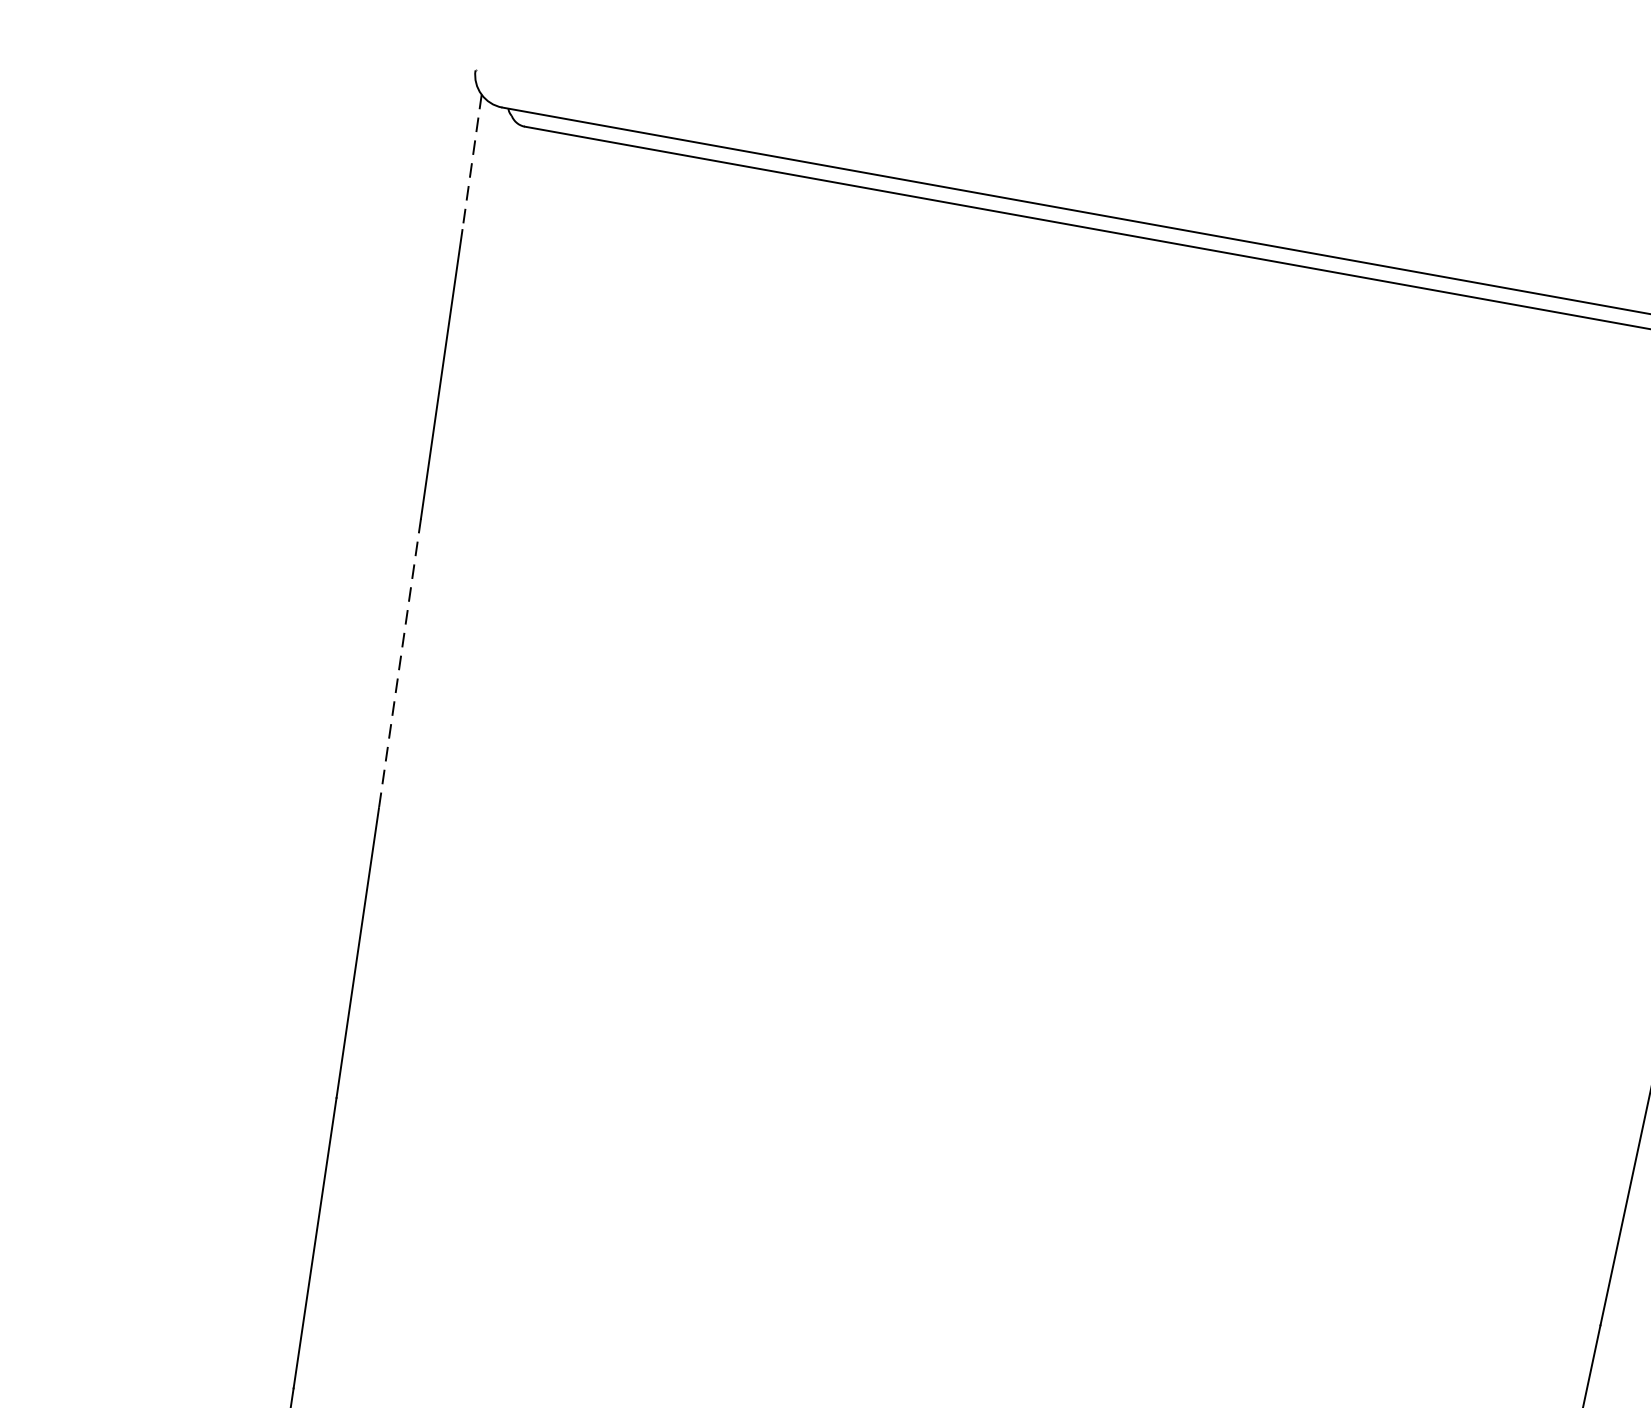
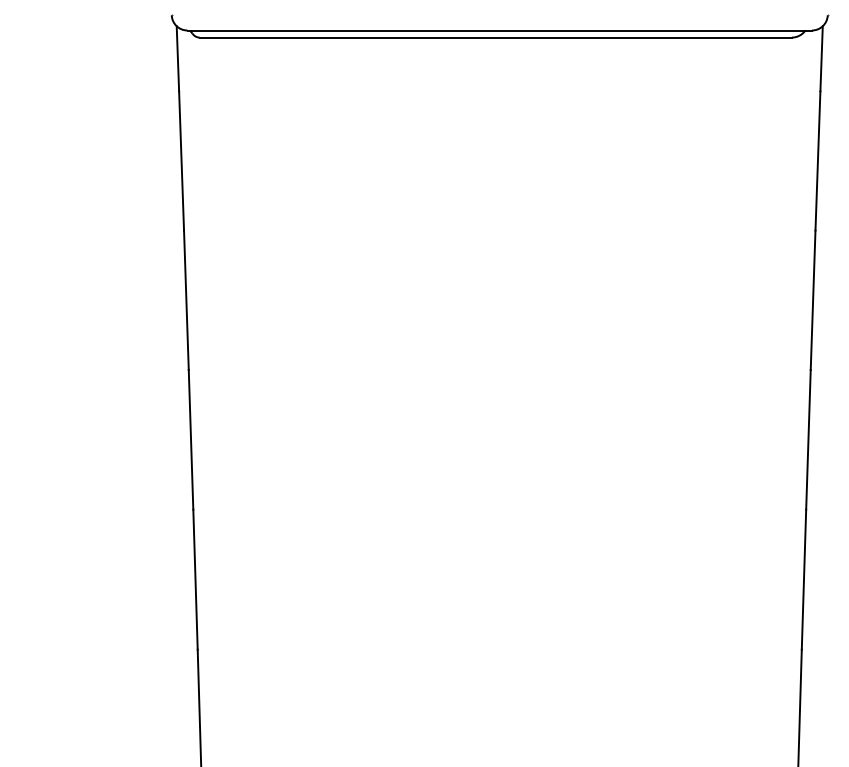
line: (471, 161) -> (177, 58), dashed -> solid
line: (400, 663) -> (186, 300), dashed -> solid

